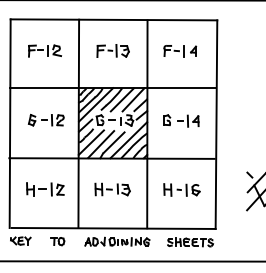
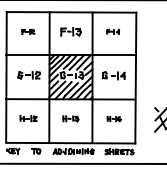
part: (45, 50) -> (28, 31), size x0.6
part: (179, 50) -> (112, 31), size x0.6
part: (45, 189) -> (28, 118), size x0.7
part: (112, 189) -> (70, 118), size x0.7
part: (182, 189) -> (114, 118), size x0.6

